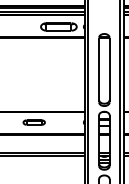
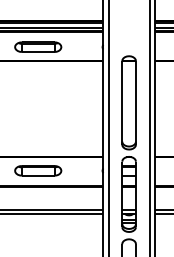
part: (59, 26) -> (38, 46), moved
part: (34, 122) -> (38, 170), size x1.67

